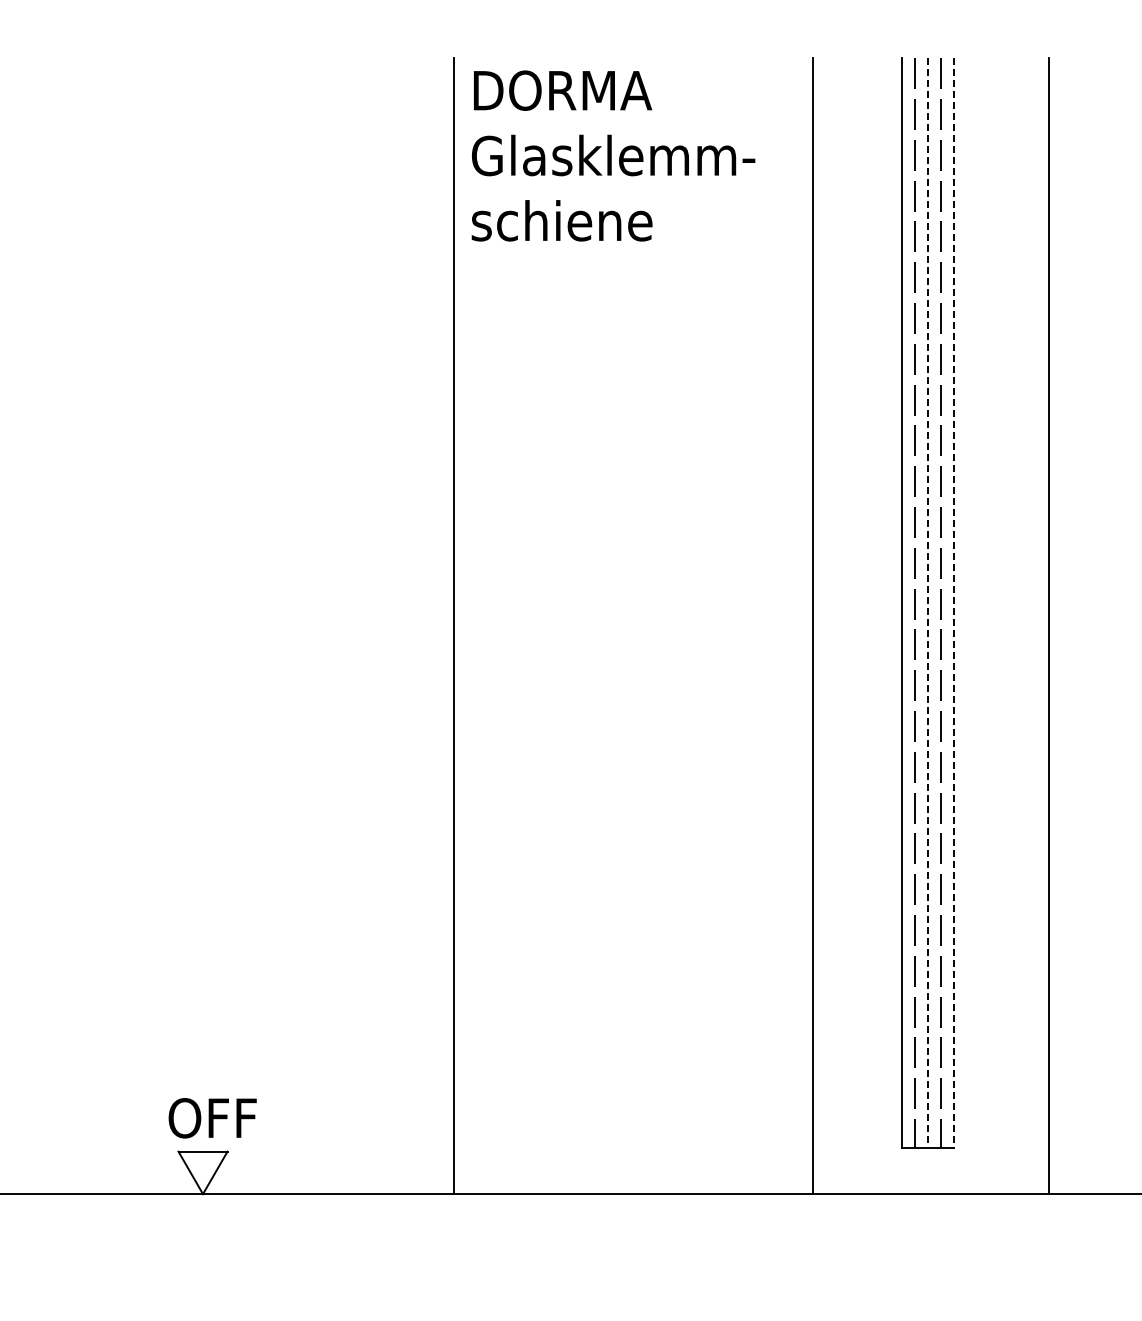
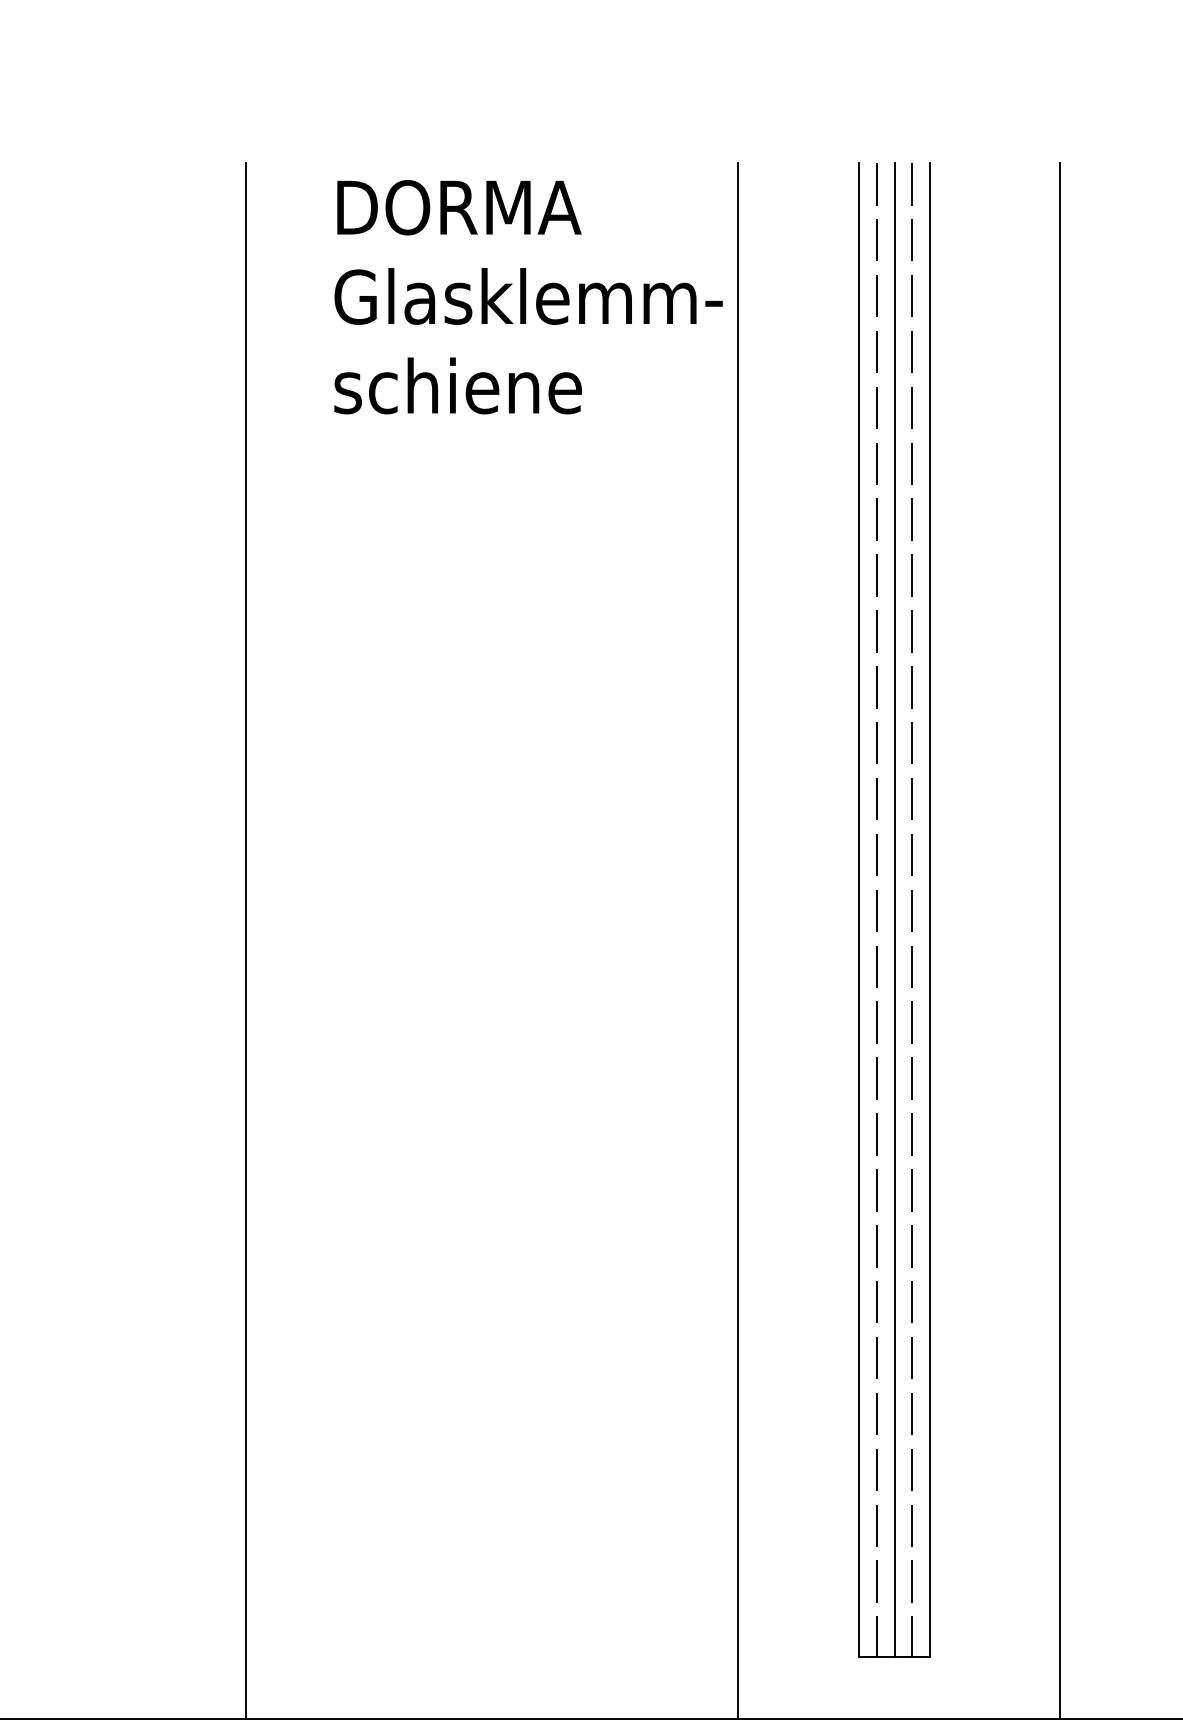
text: (613, 155) -> (528, 296), moved
line: (927, 603) -> (894, 910), dashed -> solid
line: (953, 603) -> (929, 910), dashed -> solid

